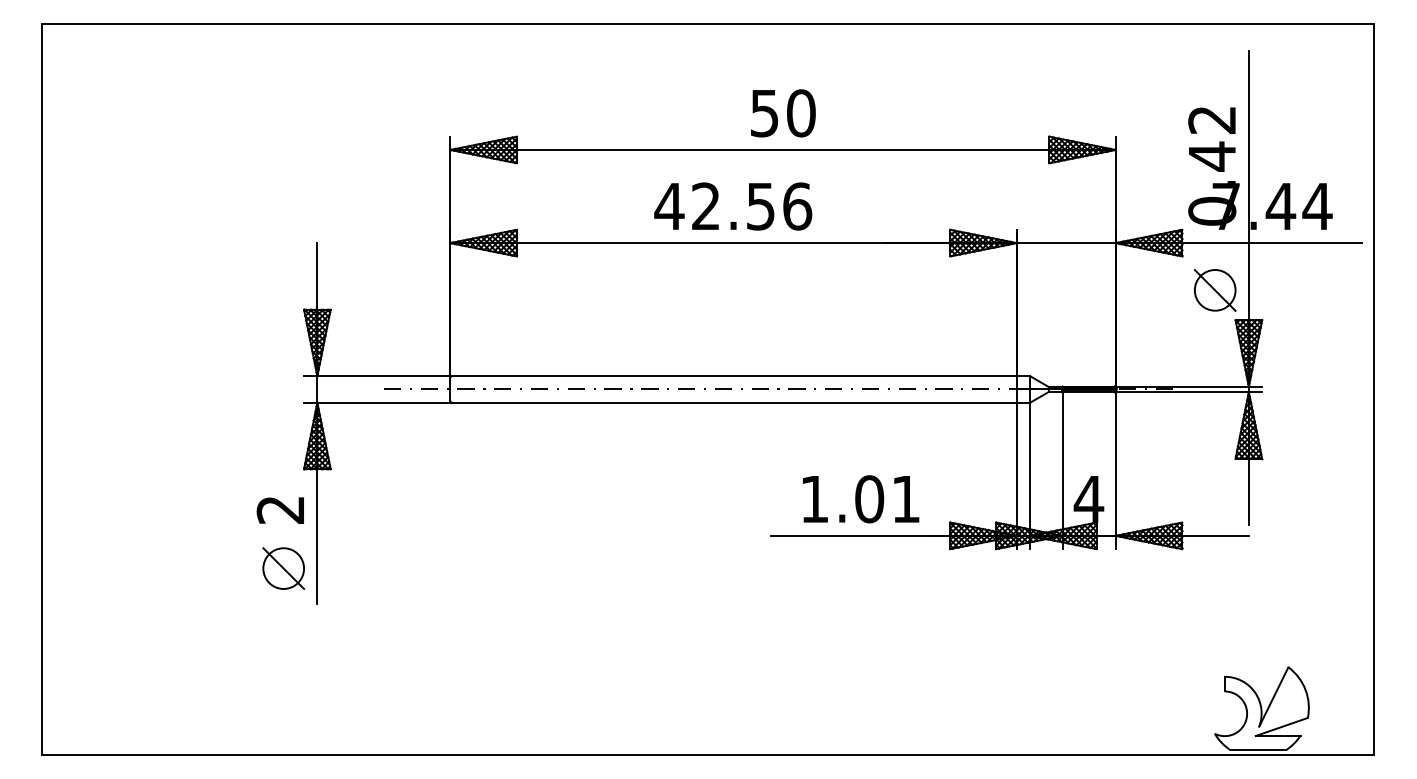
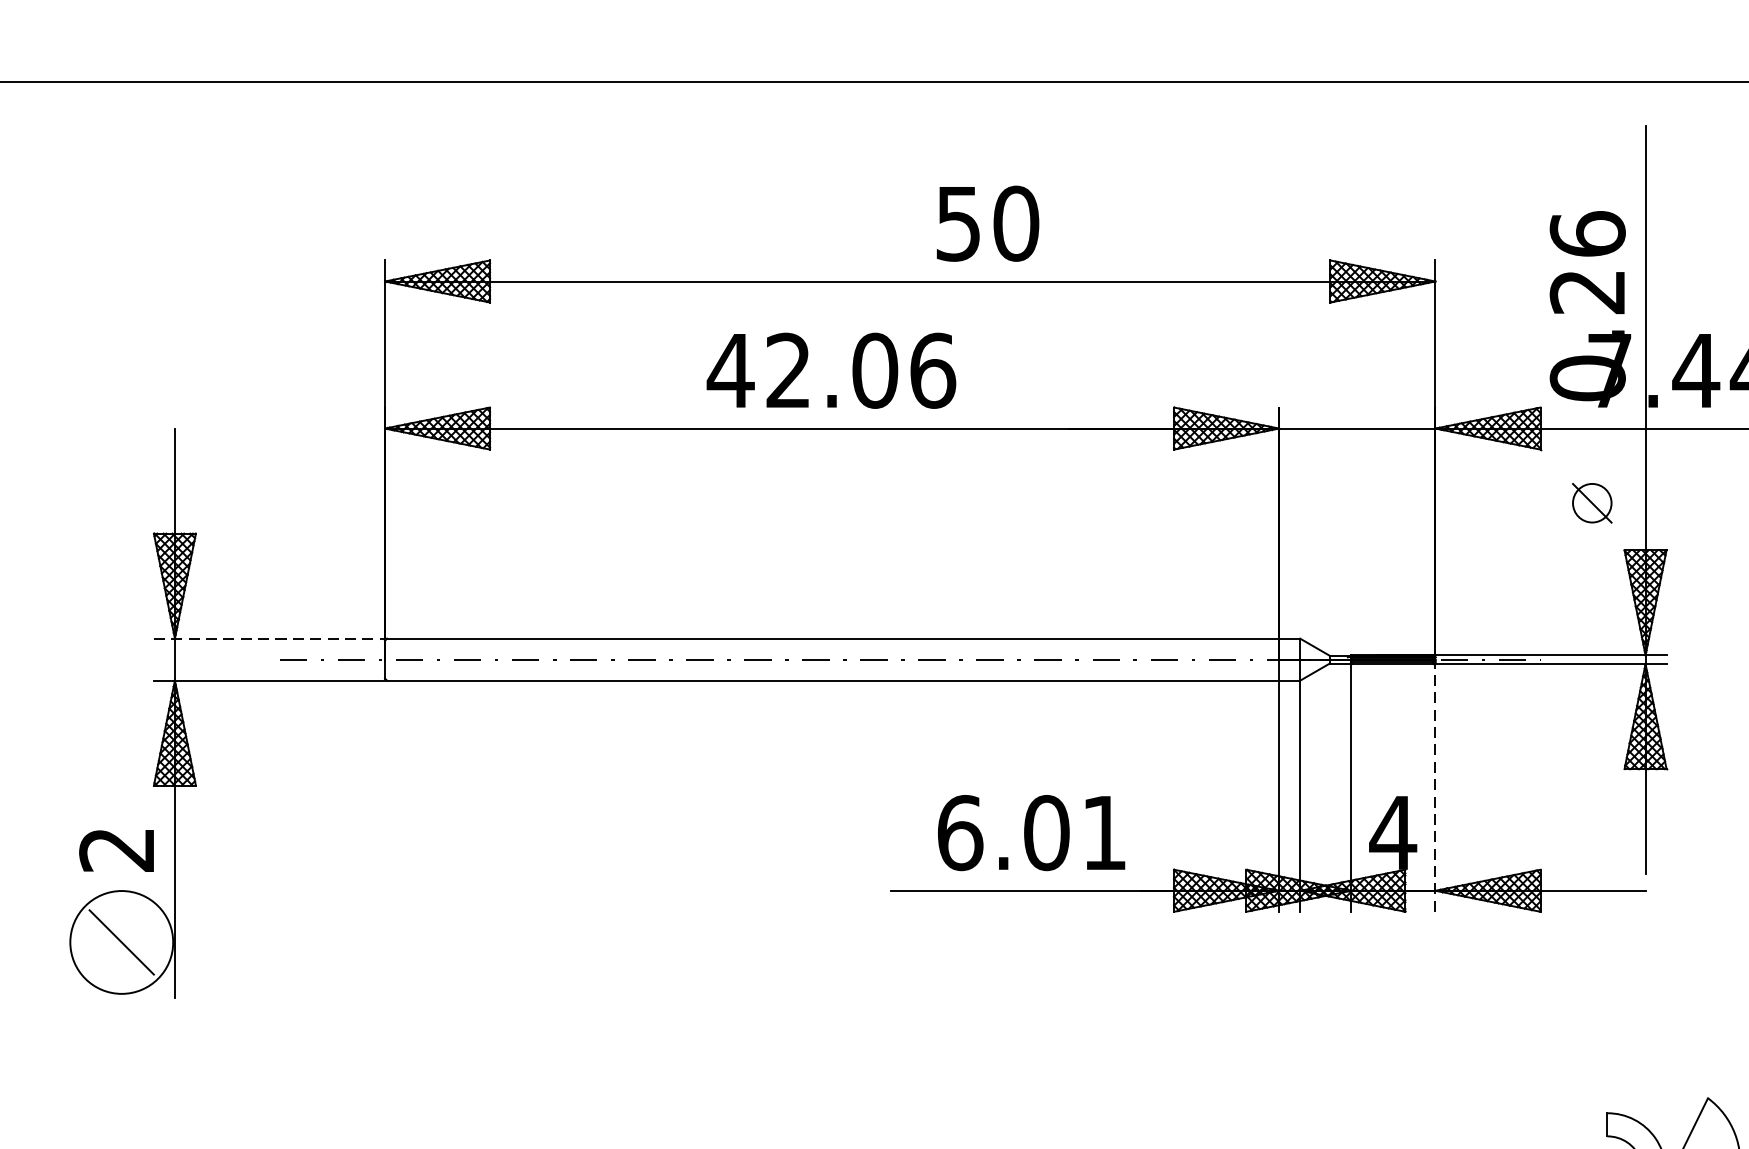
text: (783, 113) -> (988, 223), moved
text: (1212, 138) -> (1588, 263), 0.42 -> 0.26
text: (760, 206) -> (874, 370), 42.56 -> 42.06
part: (1214, 290) -> (1591, 503), size x0.6
line: (377, 376) -> (269, 639), solid -> dashed
line: (1115, 470) -> (1435, 787), solid -> dashed
text: (814, 499) -> (959, 833), 1.01 -> 6.01
circle: (283, 568) -> (121, 942), size x1.6

